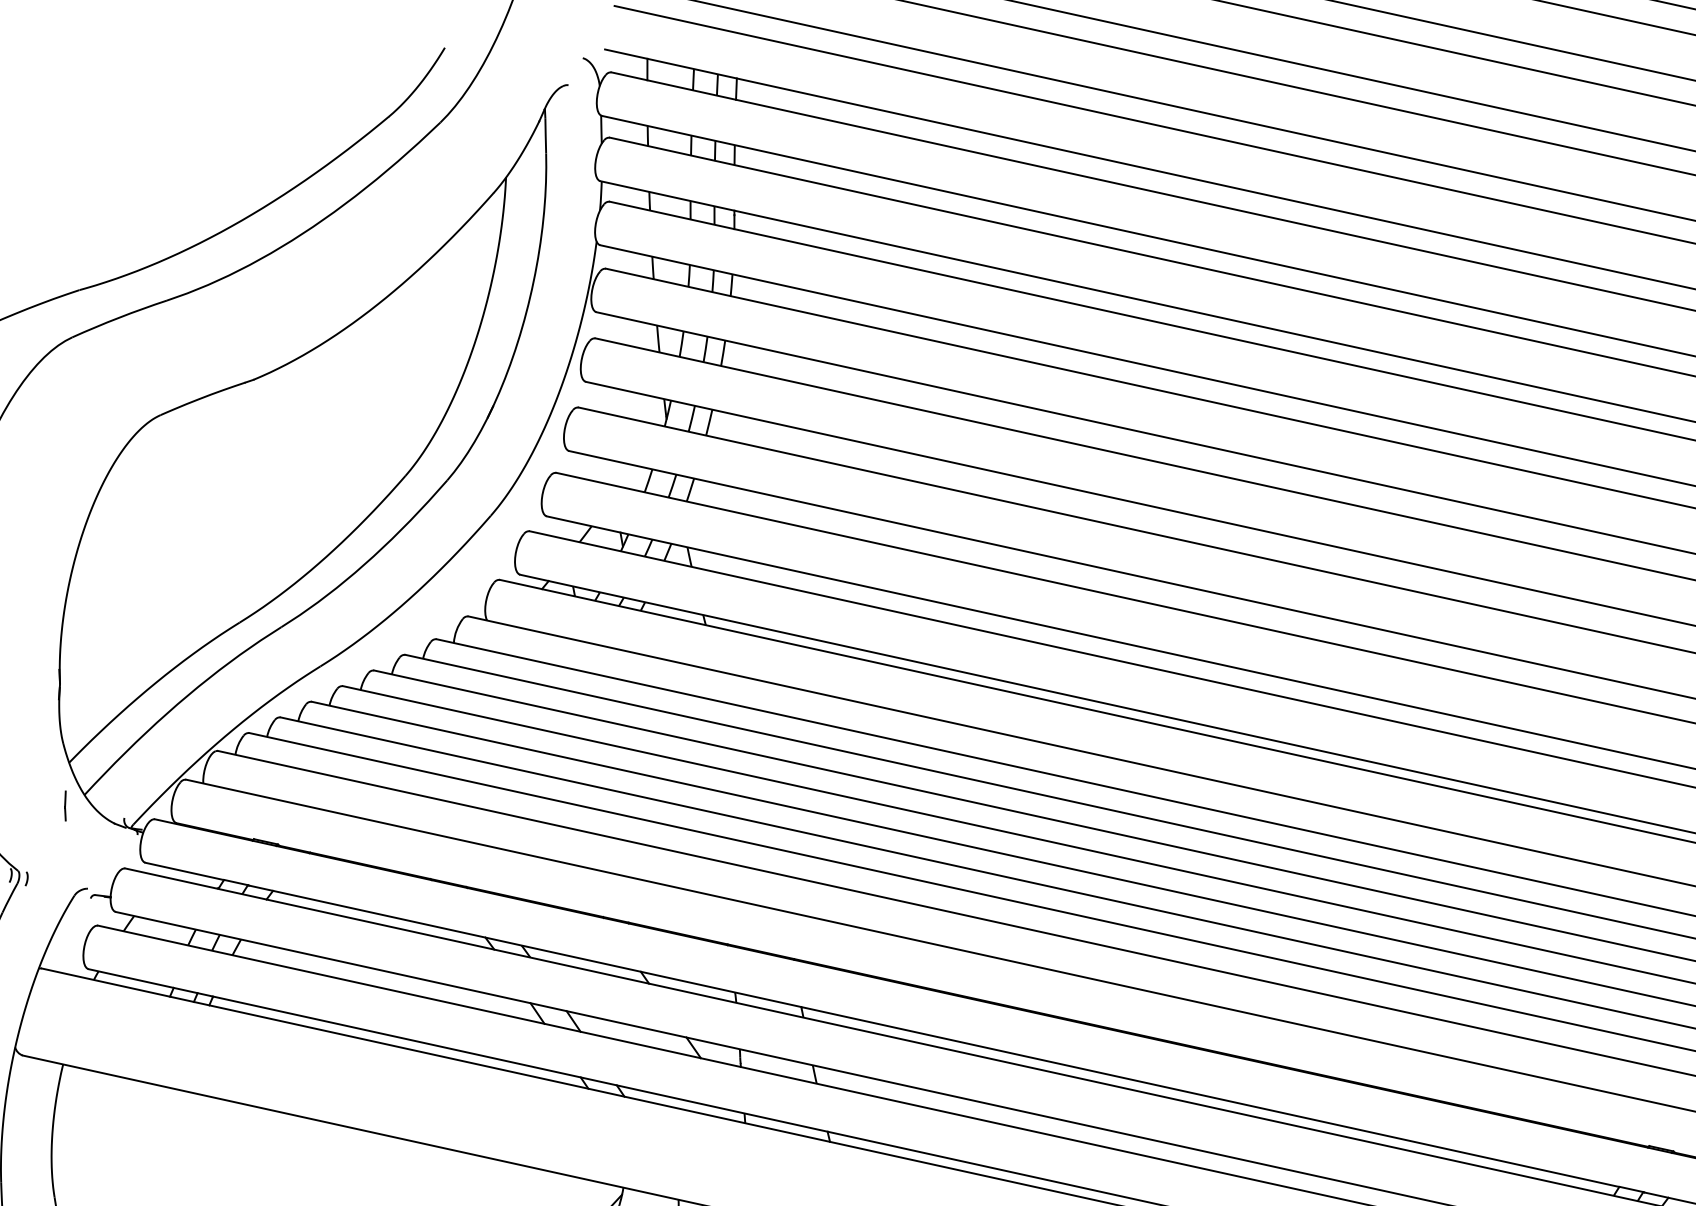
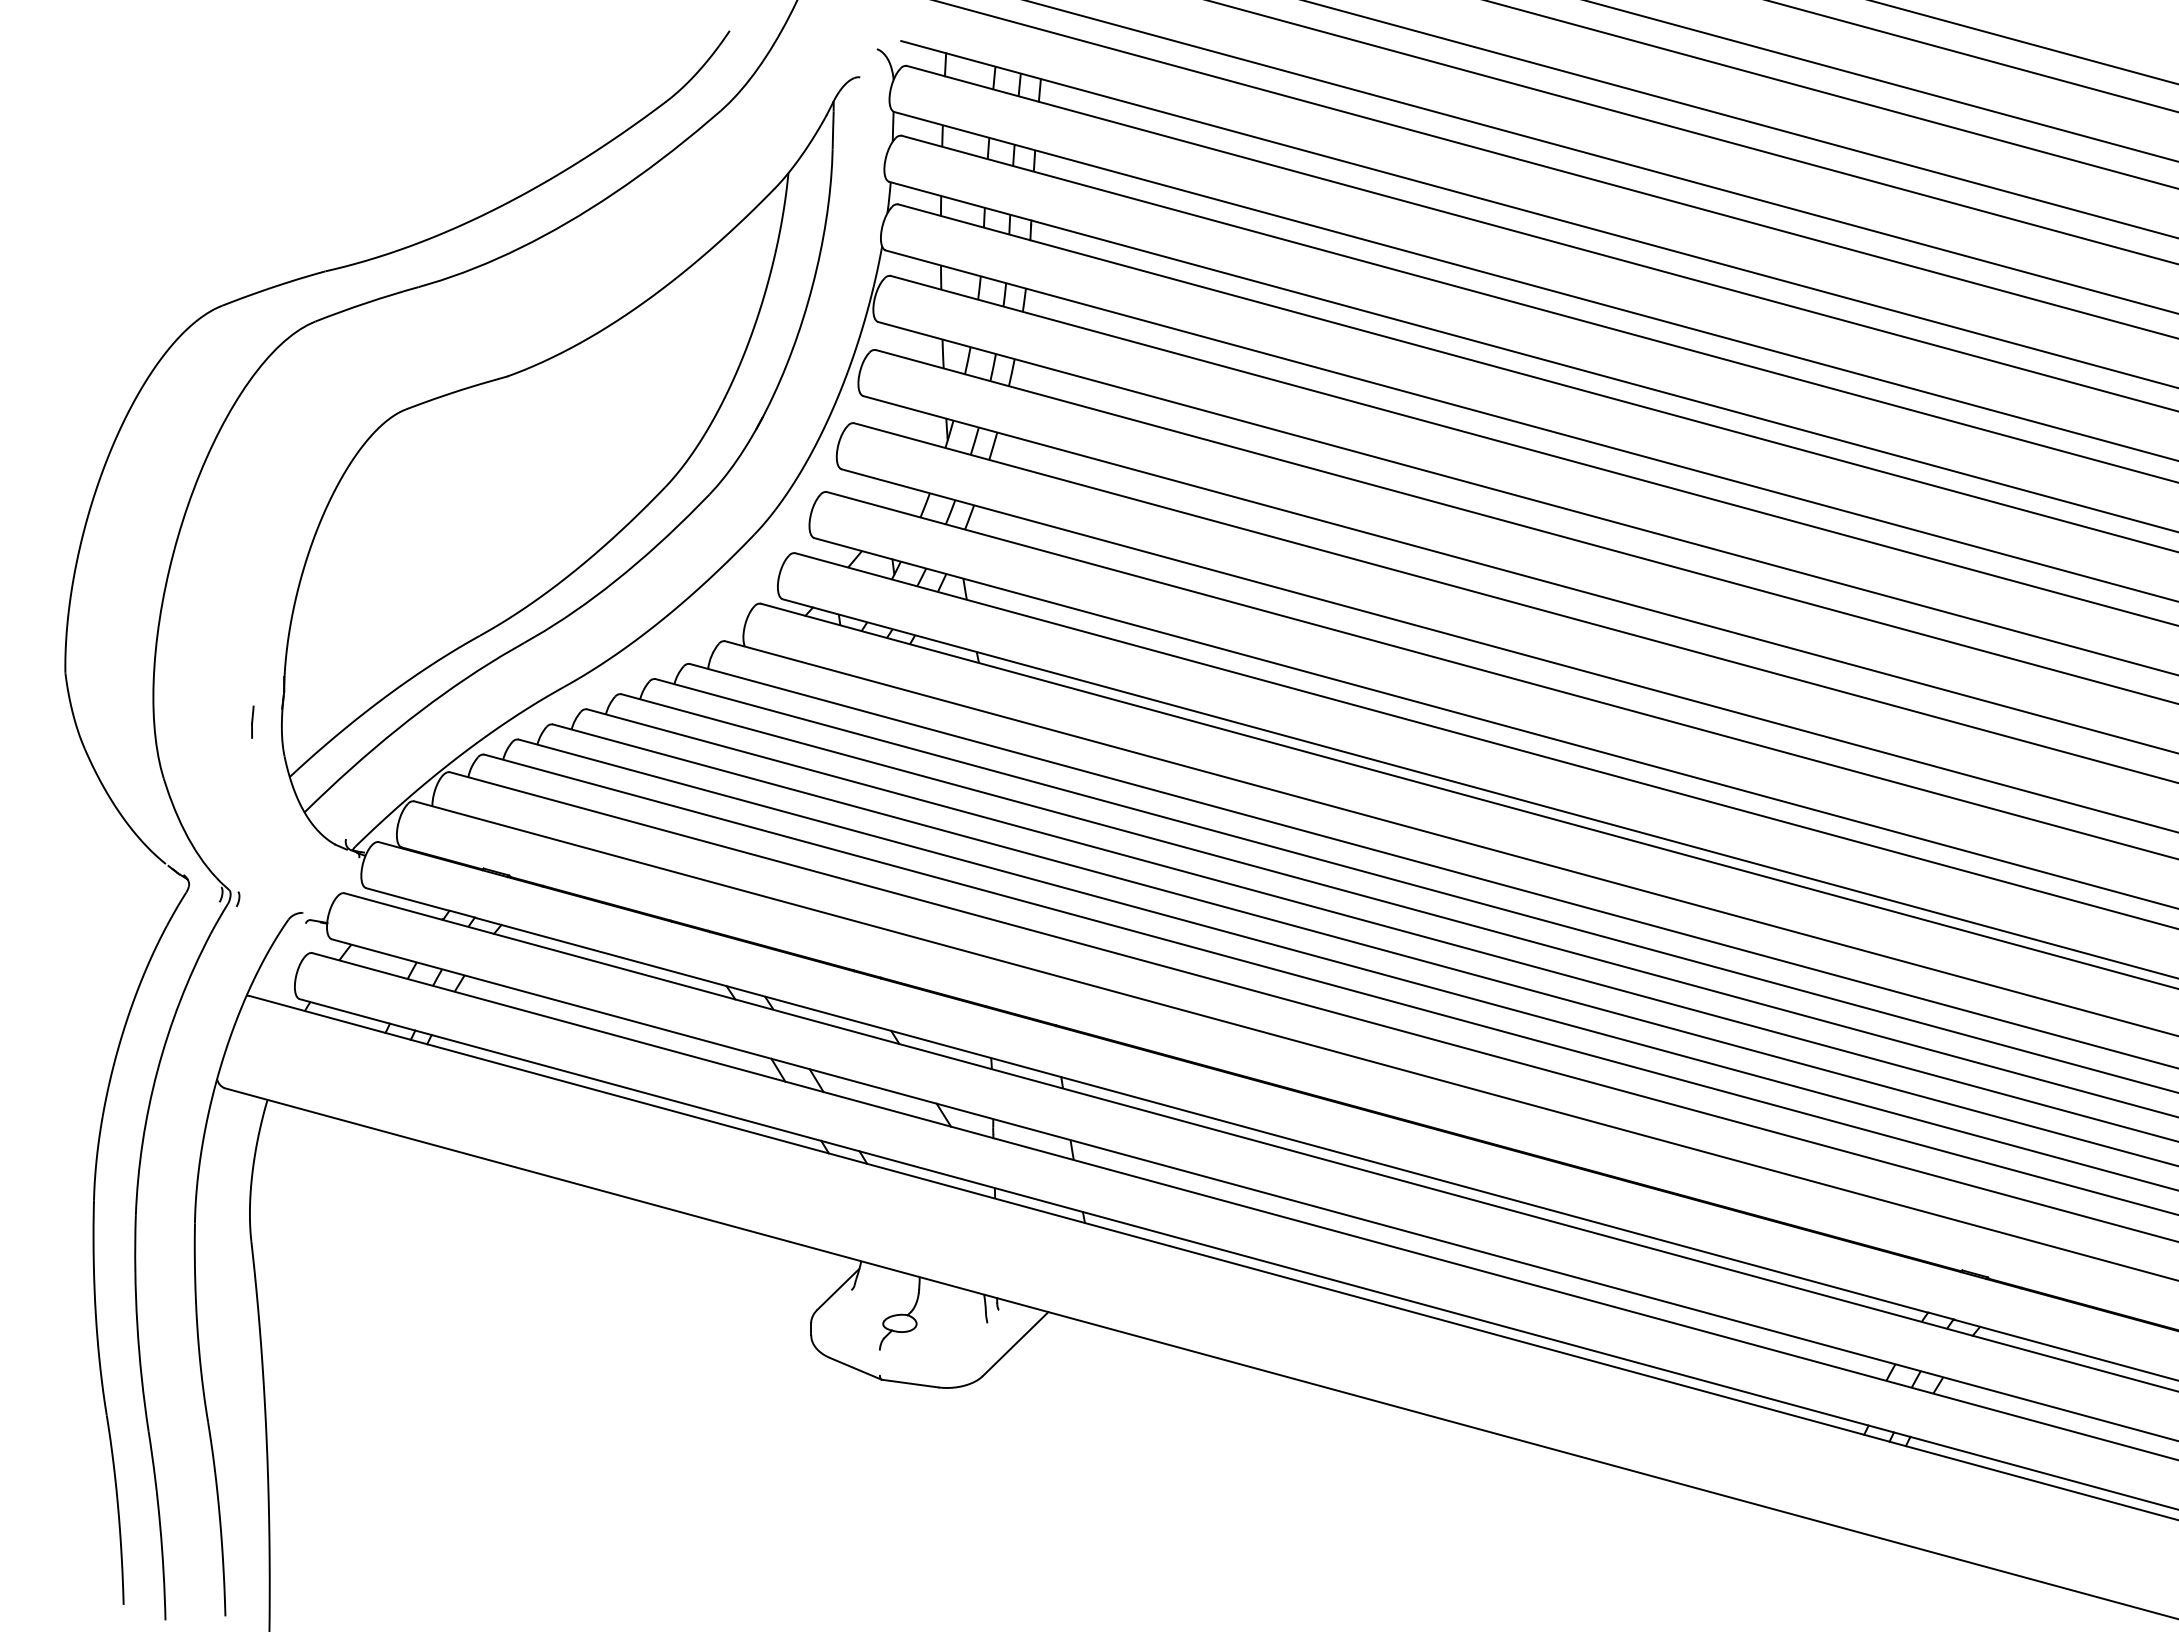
line: (65, 805) -> (252, 721), moved

